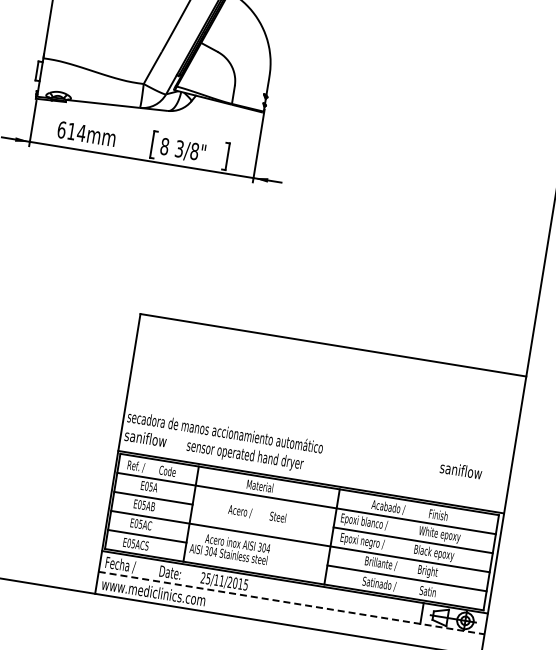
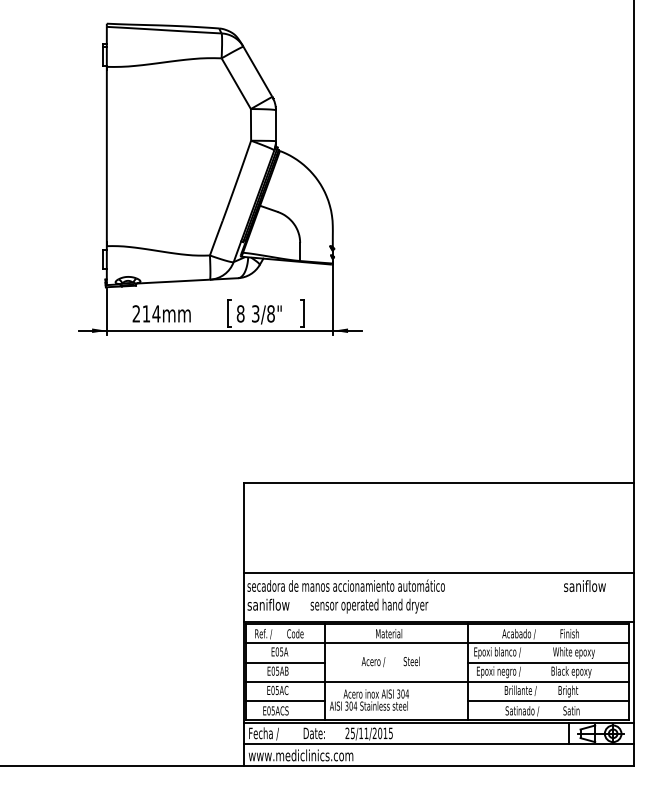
text: (61, 129) -> (136, 313), 614mm -> 214mm
line: (318, 434) -> (438, 573), added
line: (292, 603) -> (439, 744), dashed -> solid

